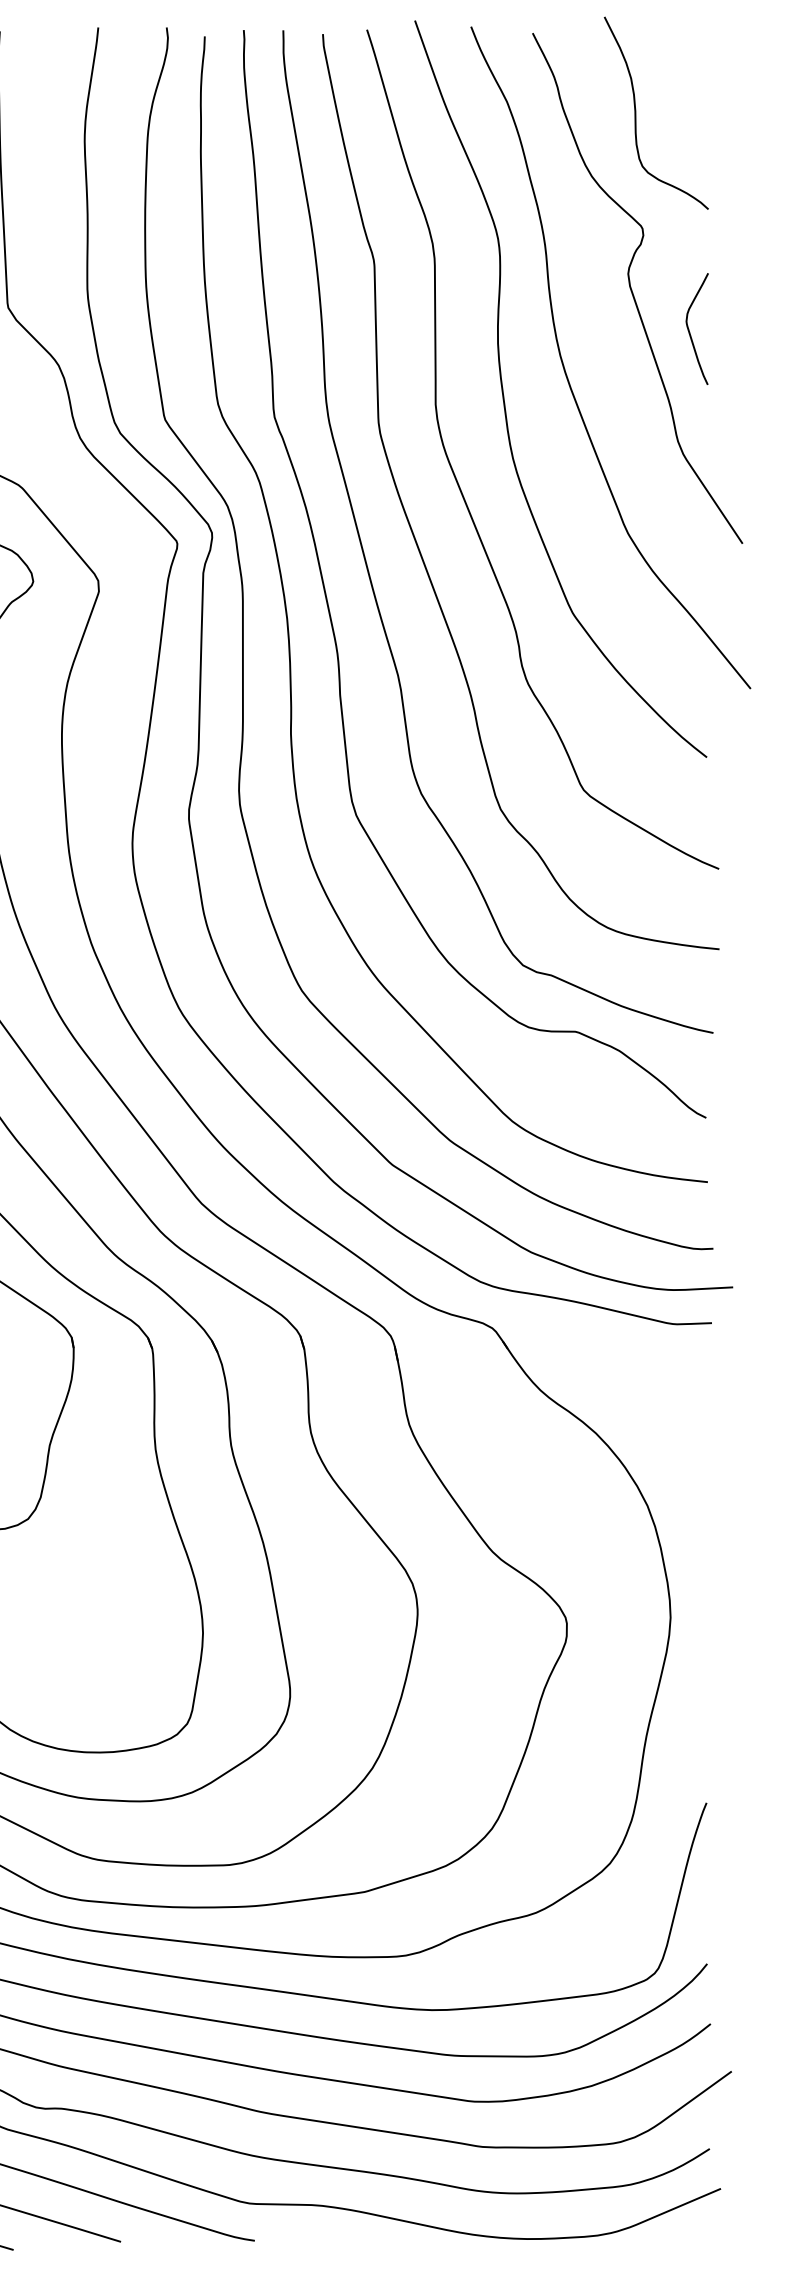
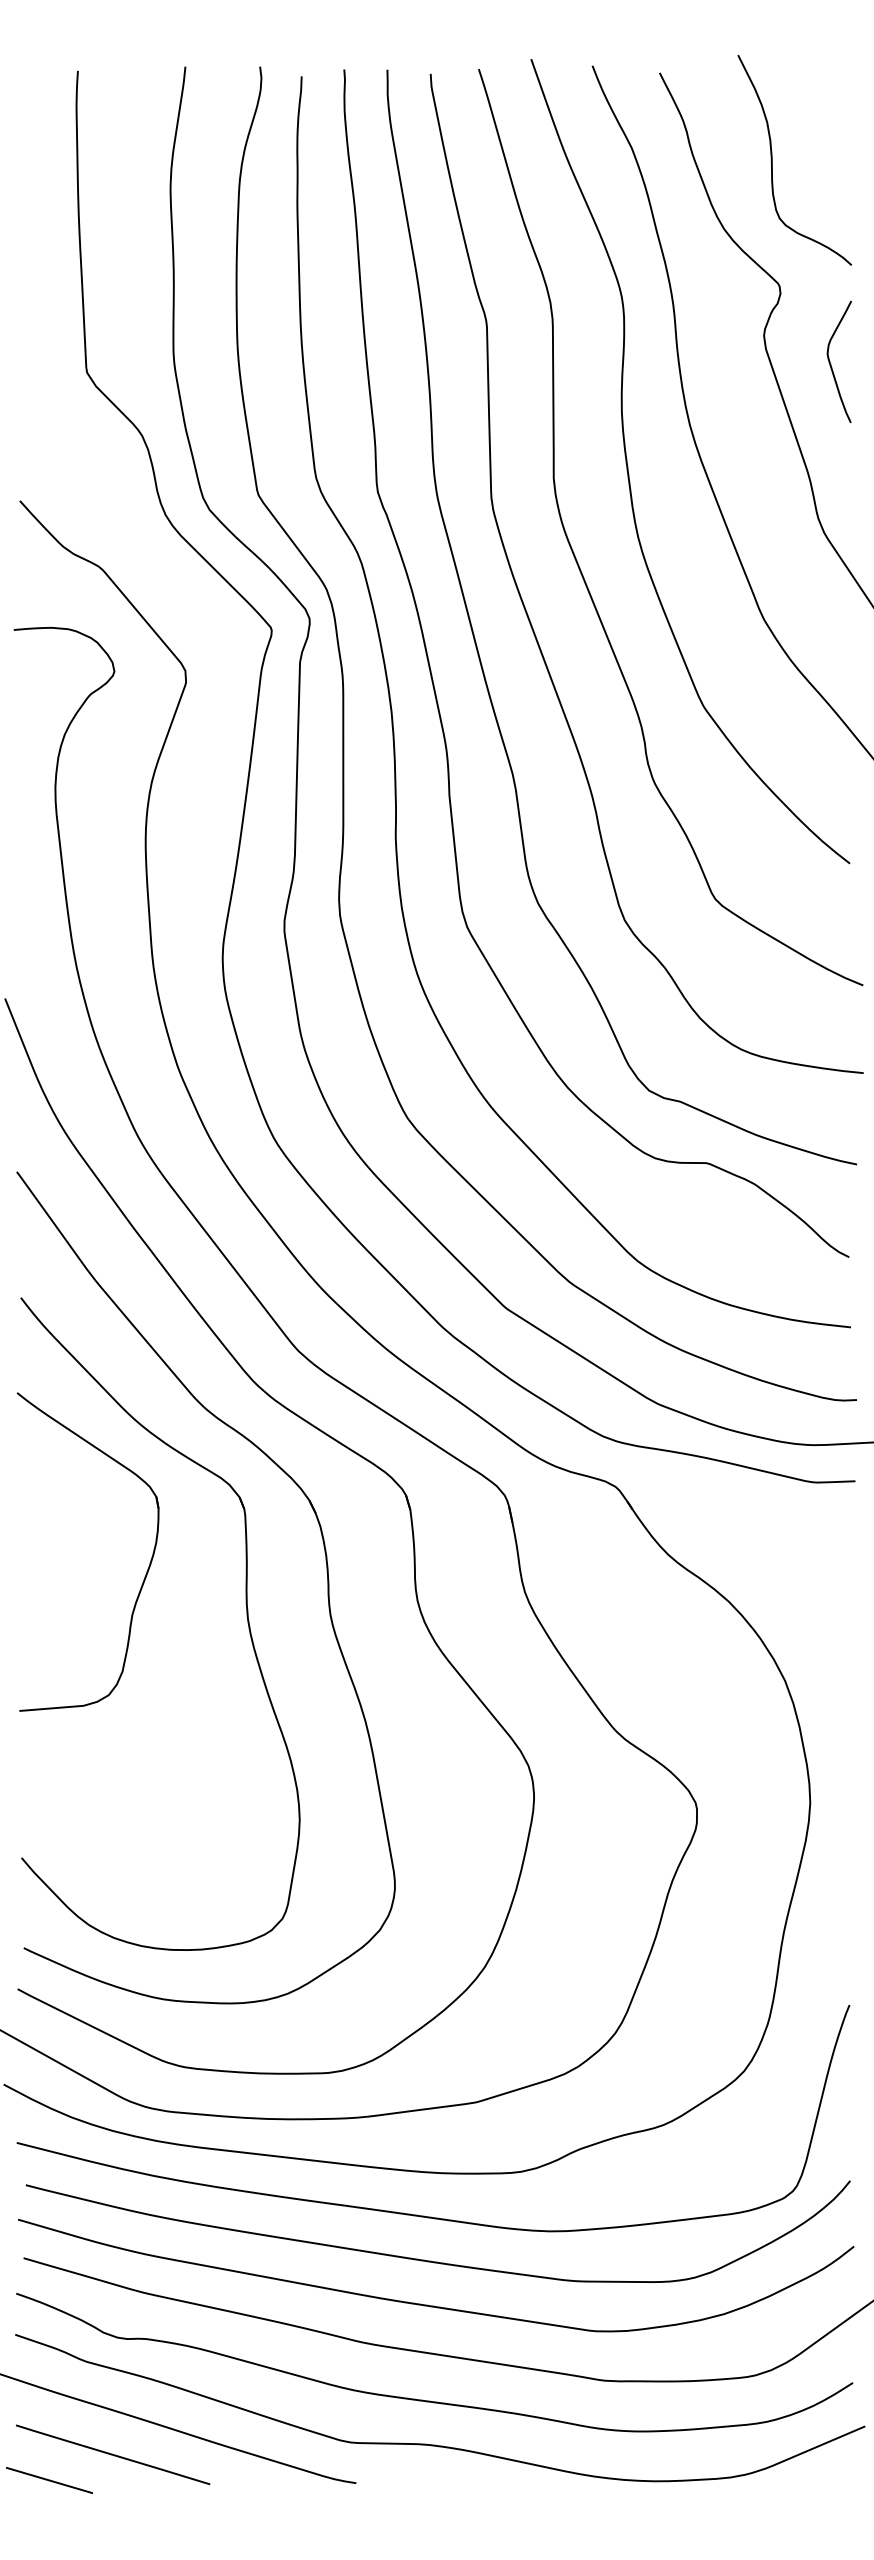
curve: (690, 331) -> (831, 364), moved

